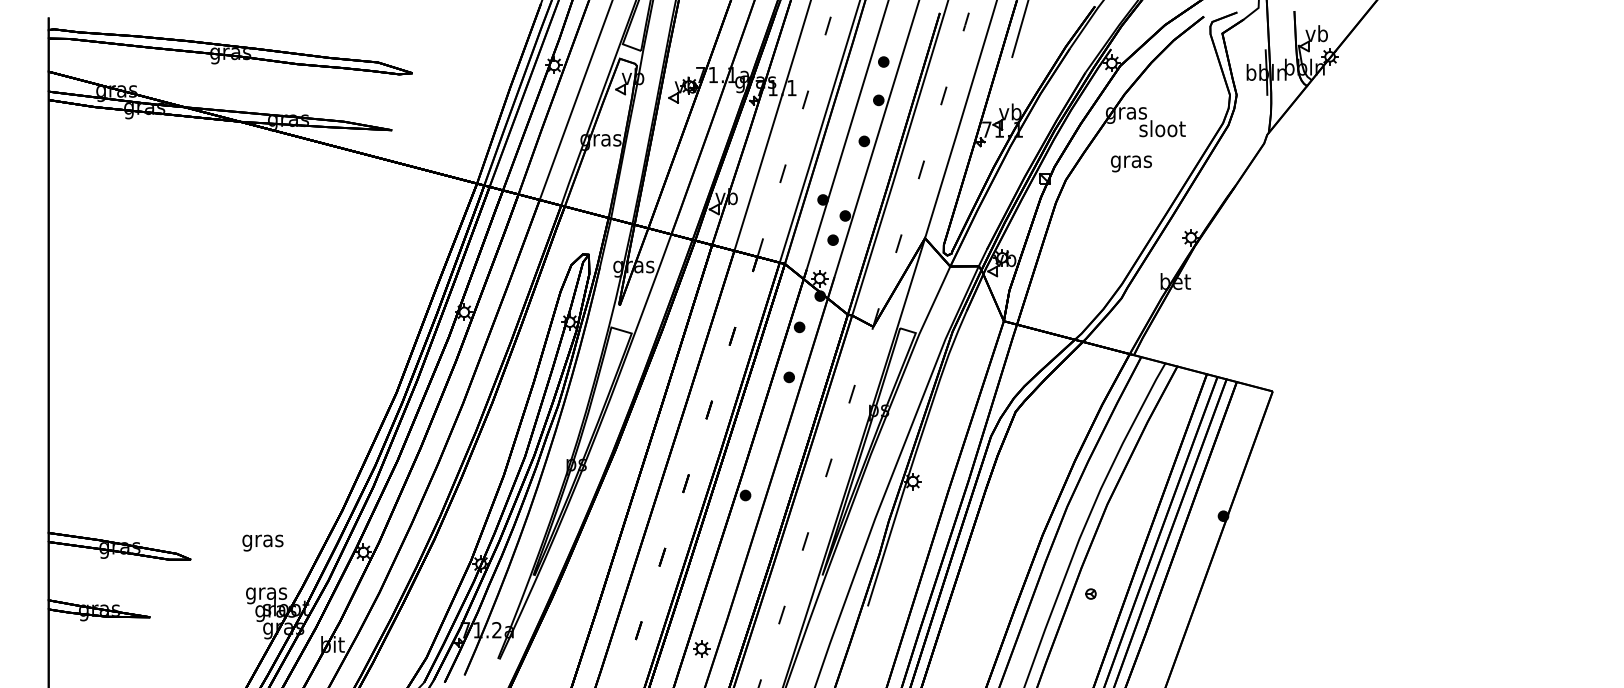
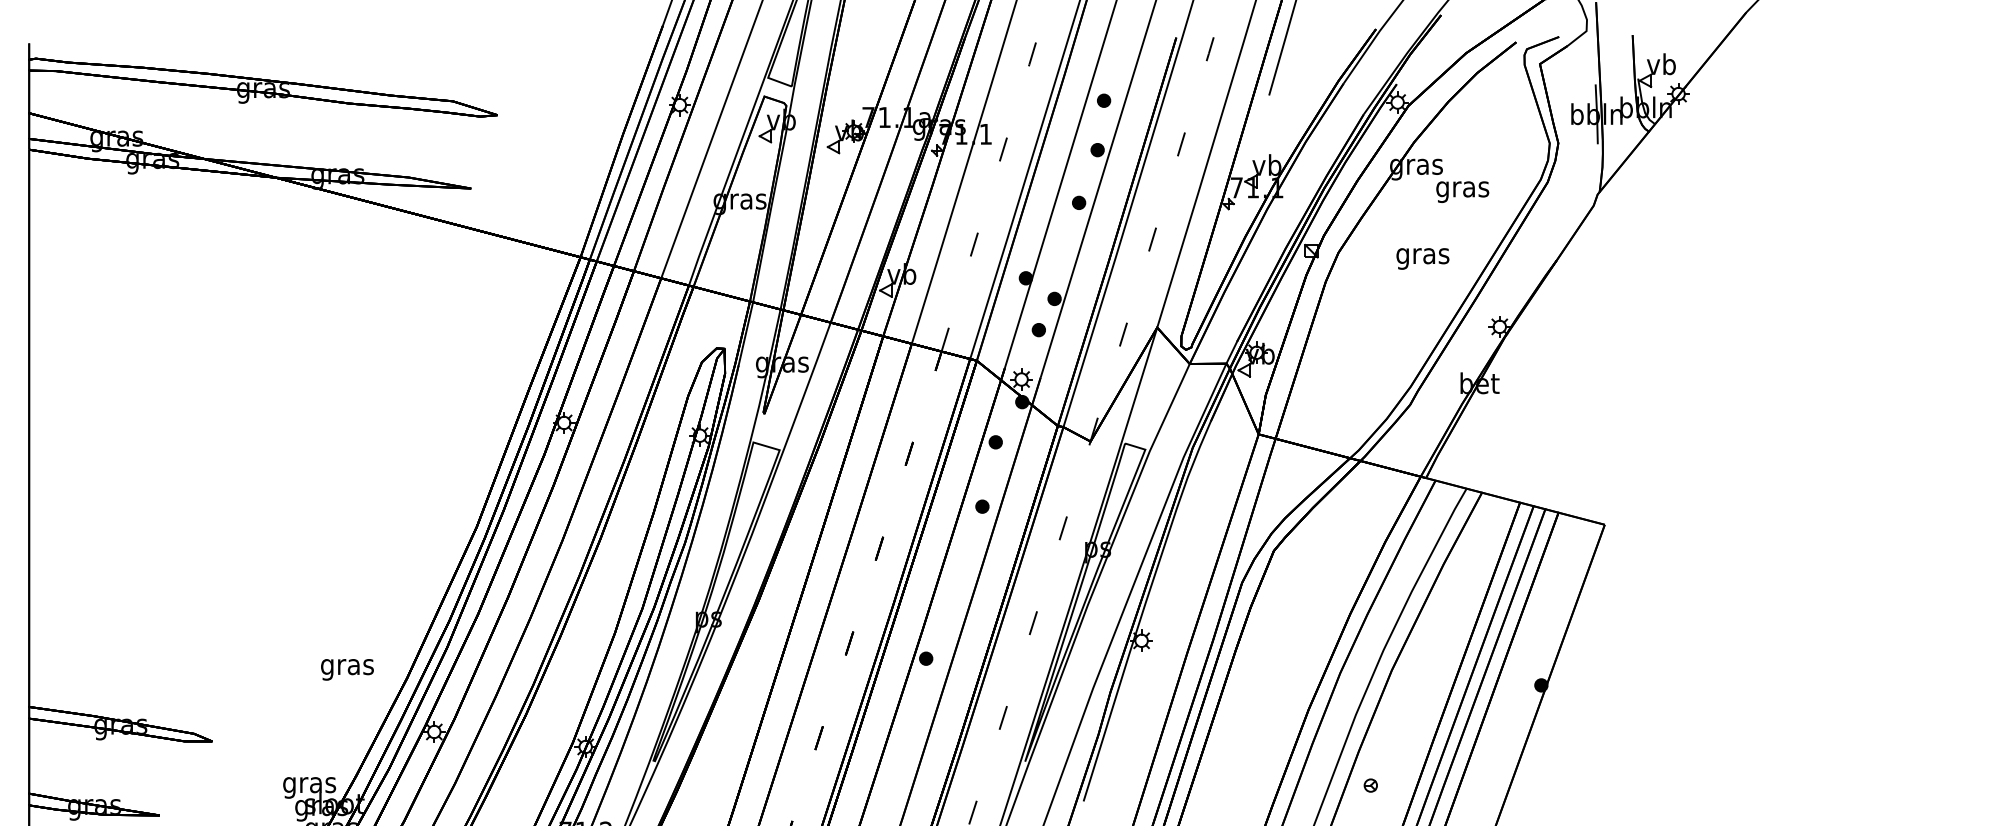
text: (1162, 130) -> (1462, 188), sloot -> gras
text: (1131, 163) -> (1422, 258), moved
text: (262, 542) -> (346, 669), moved

